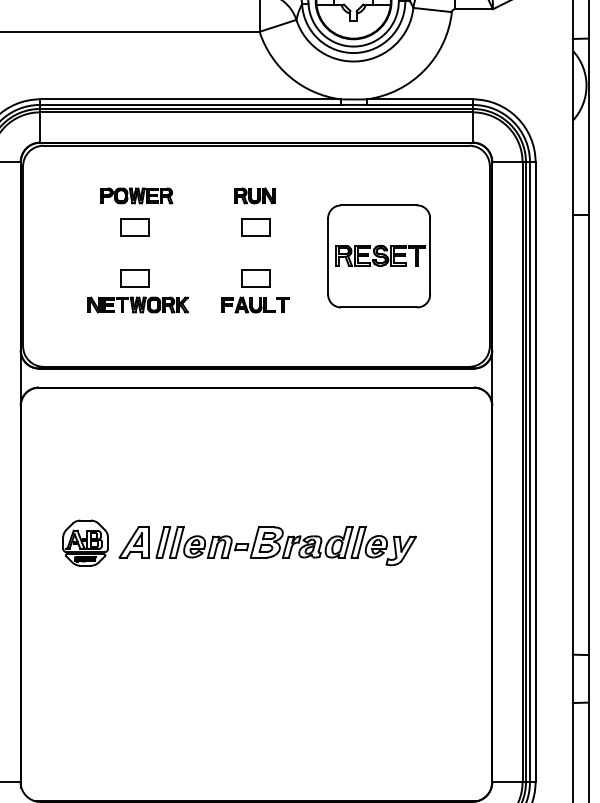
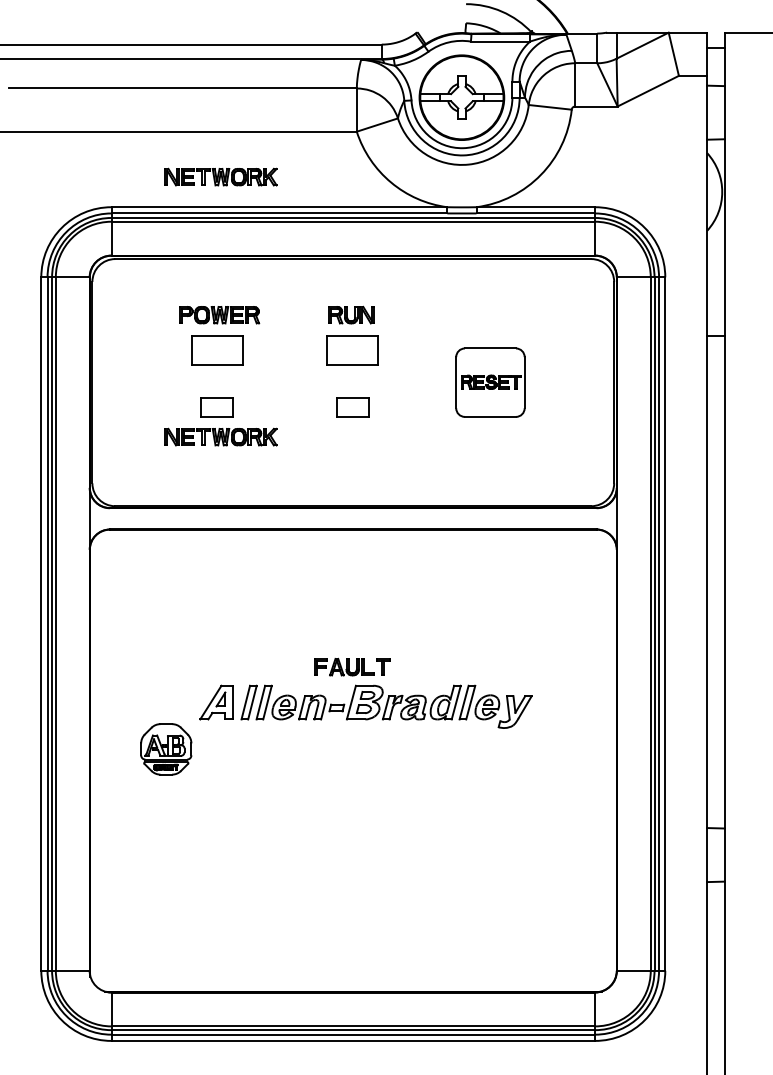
part: (137, 71) -> (220, 176), added
part: (134, 227) -> (216, 350), size x1.6
part: (255, 227) -> (352, 350), size x1.6
part: (379, 256) -> (490, 382), size x0.6
part: (255, 304) -> (352, 666), moved
part: (85, 543) -> (166, 749), moved

